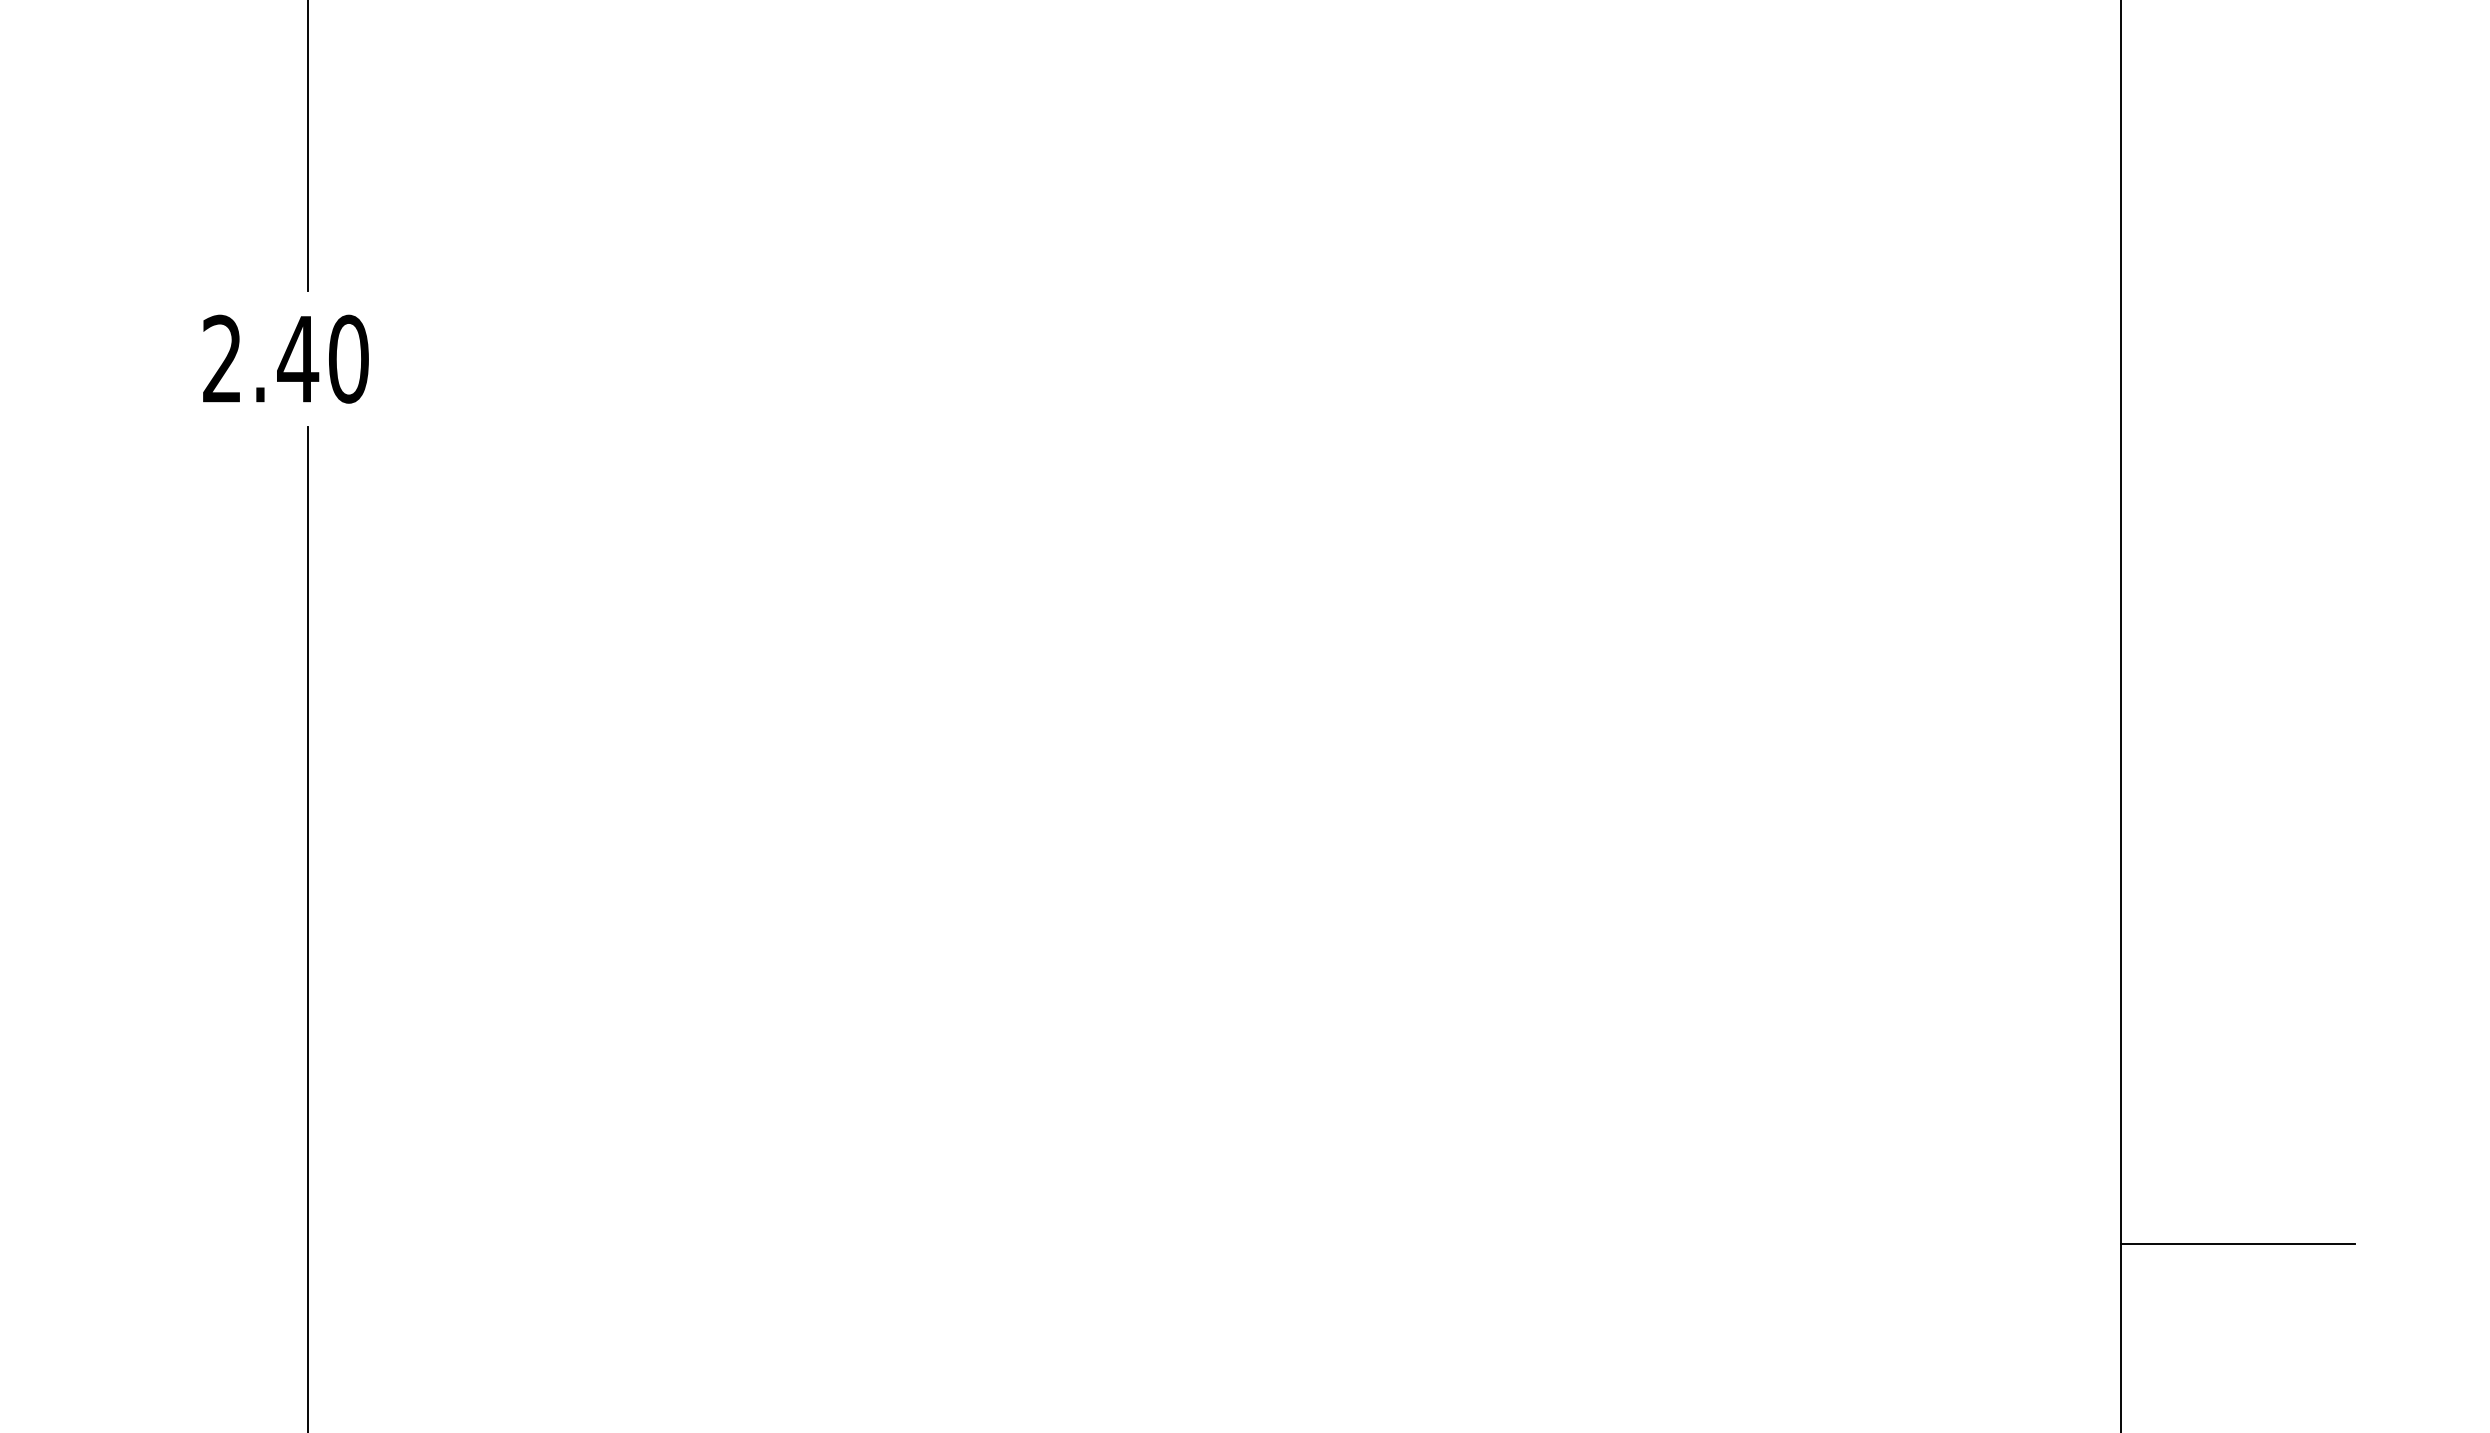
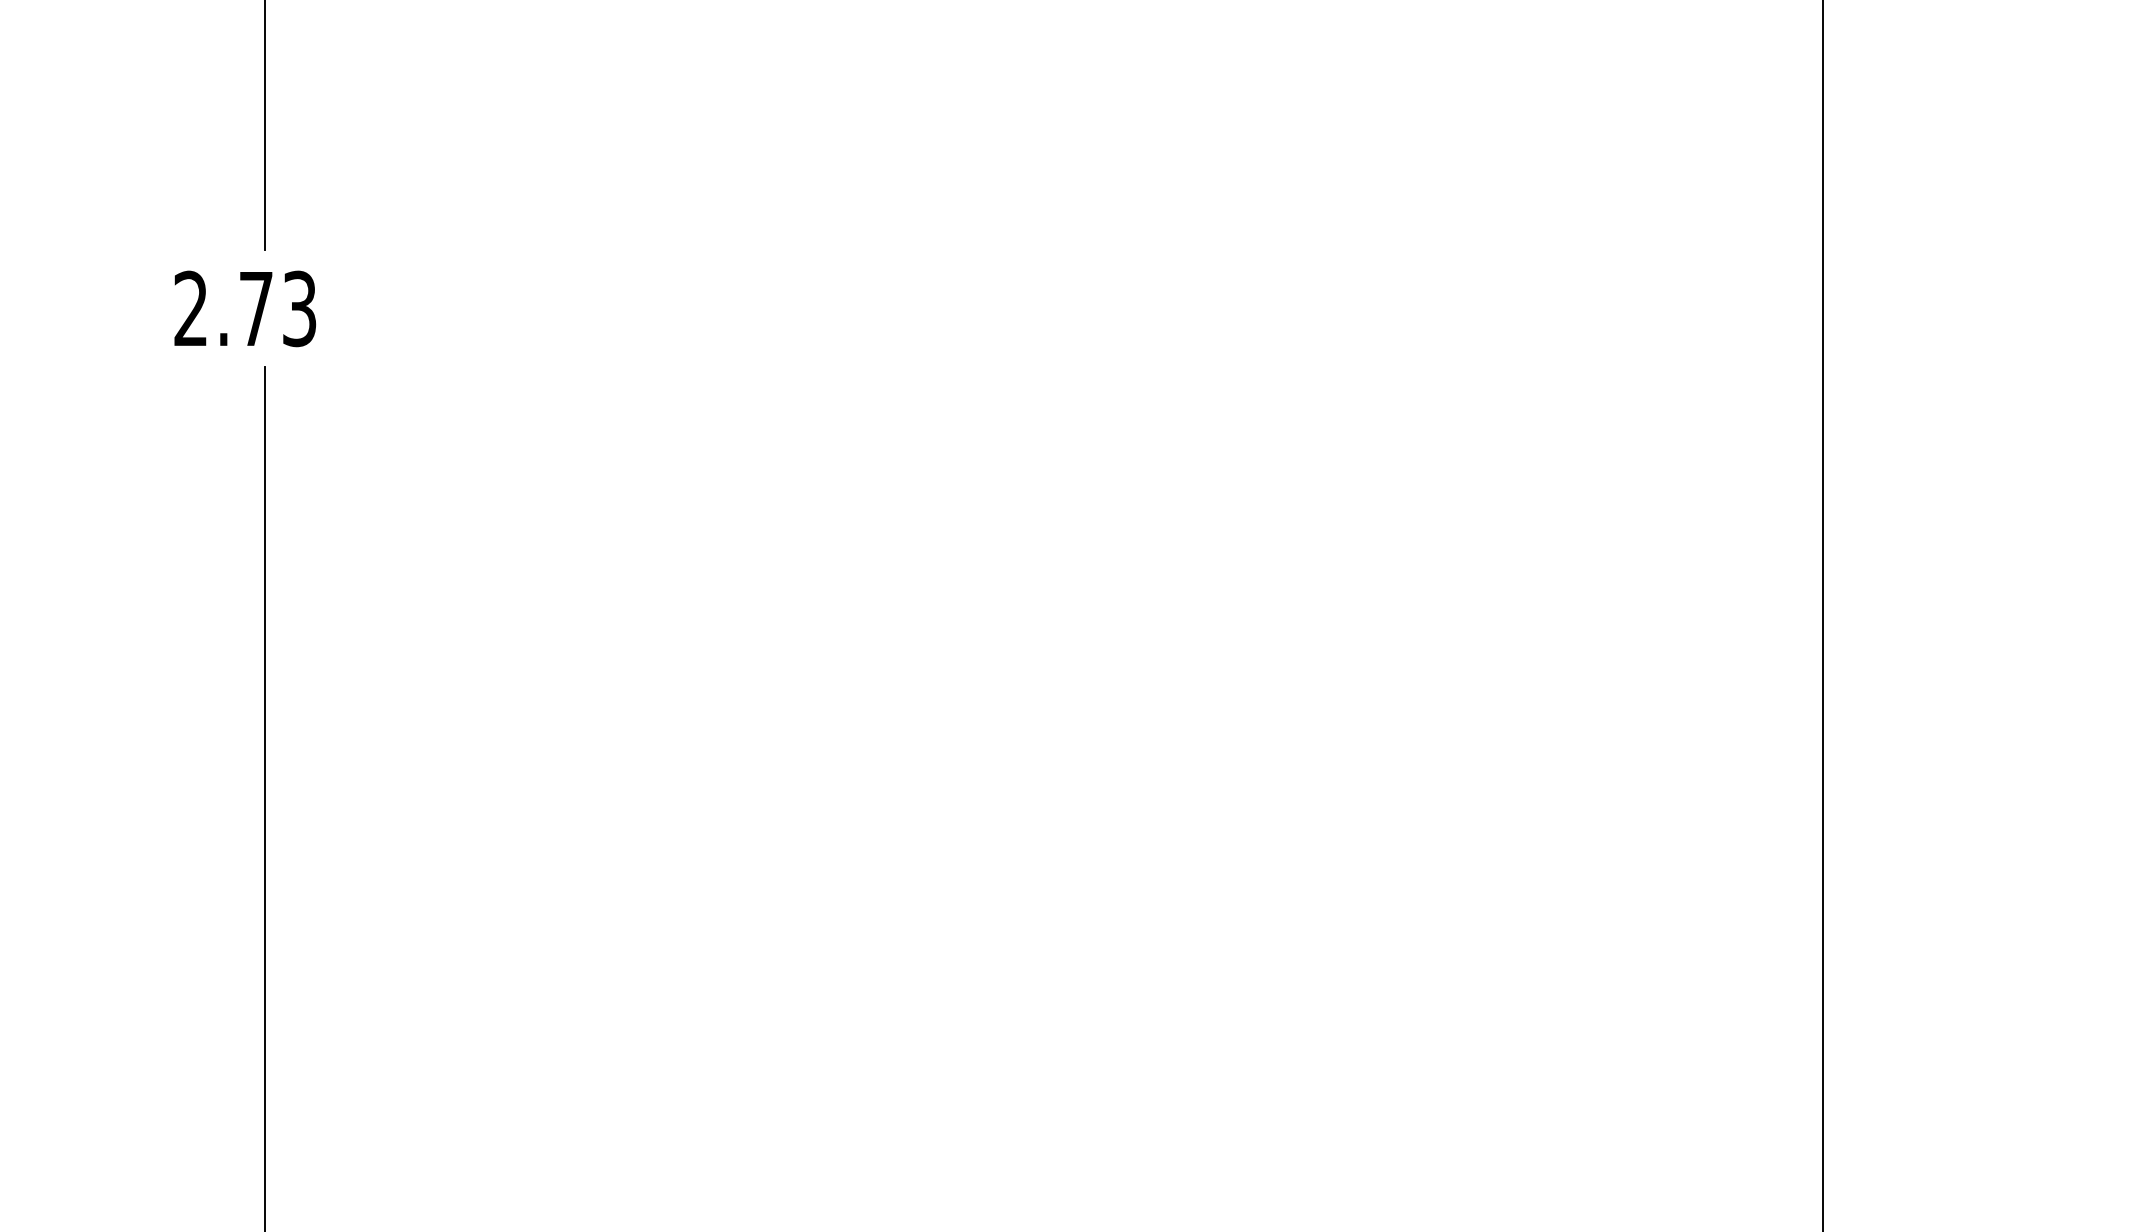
text: (322, 358) -> (277, 308), 2.40 -> 2.73
line: (2236, 1244) -> (1922, 1069), removed

